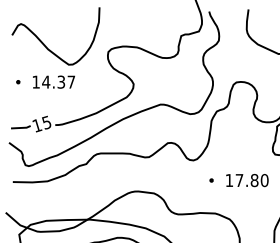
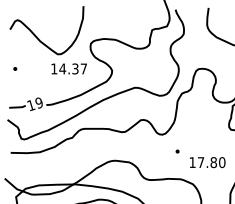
text: (53, 81) -> (68, 68), moved
text: (45, 122) -> (38, 102), 15 -> 19
text: (247, 180) -> (207, 162), moved

